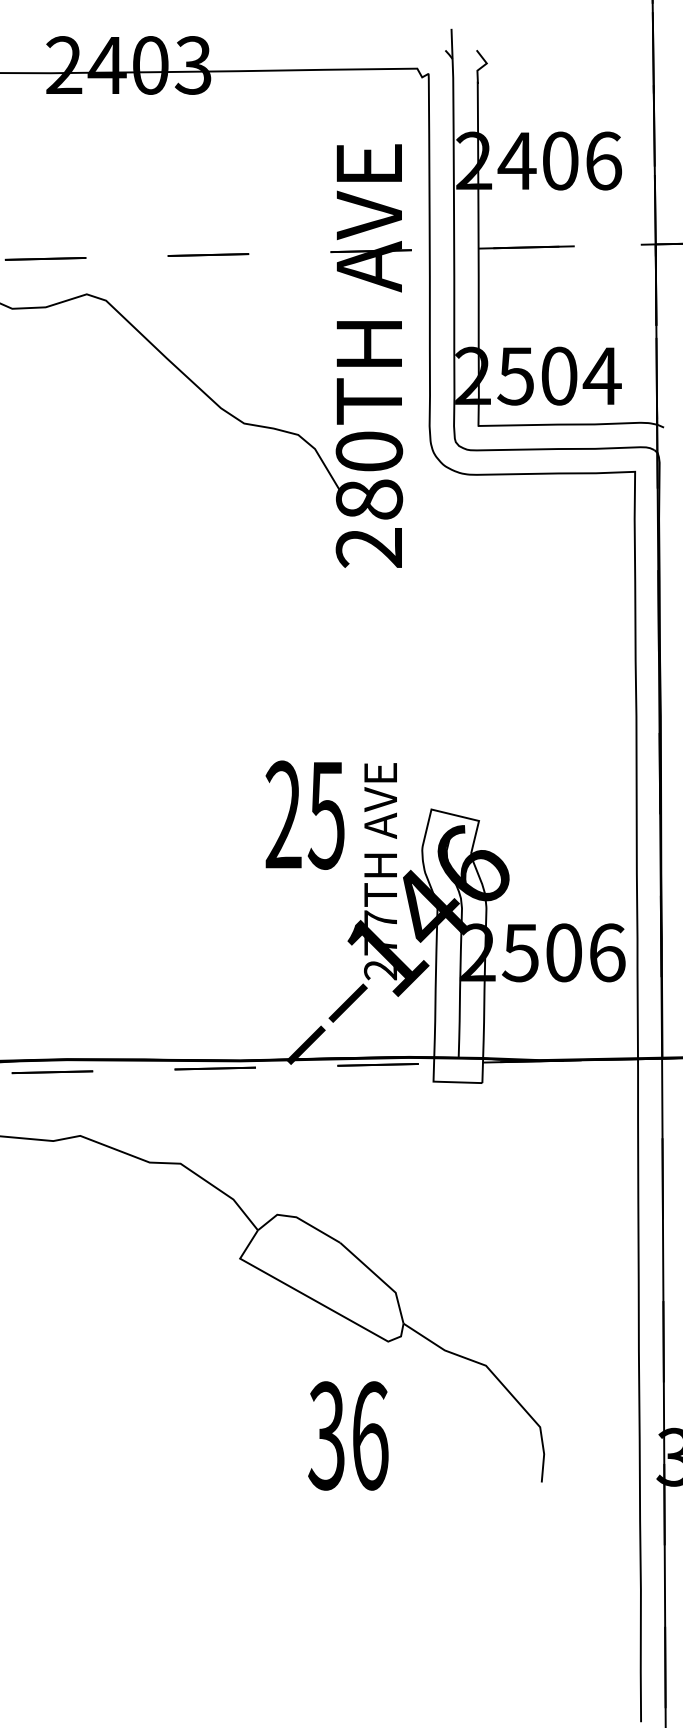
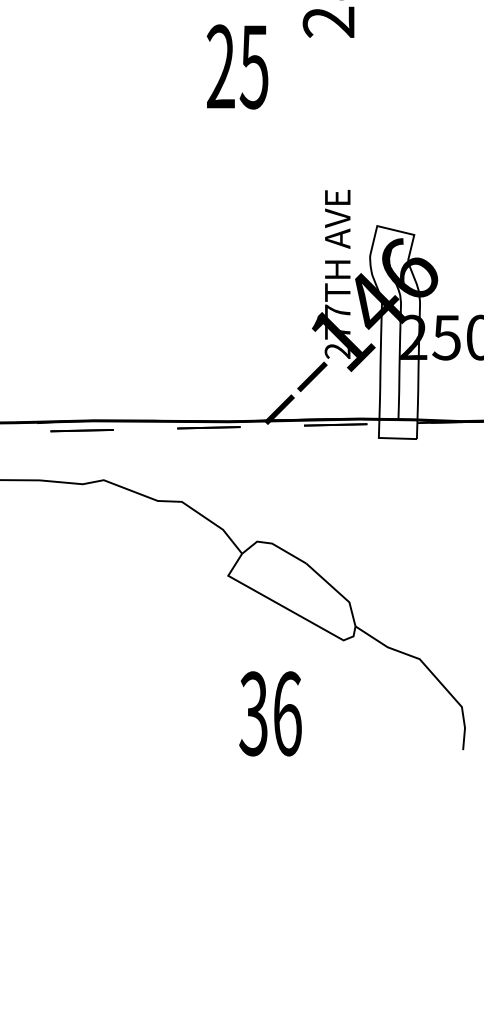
text: (304, 814) -> (237, 66), moved
text: (348, 1435) -> (270, 713), moved

